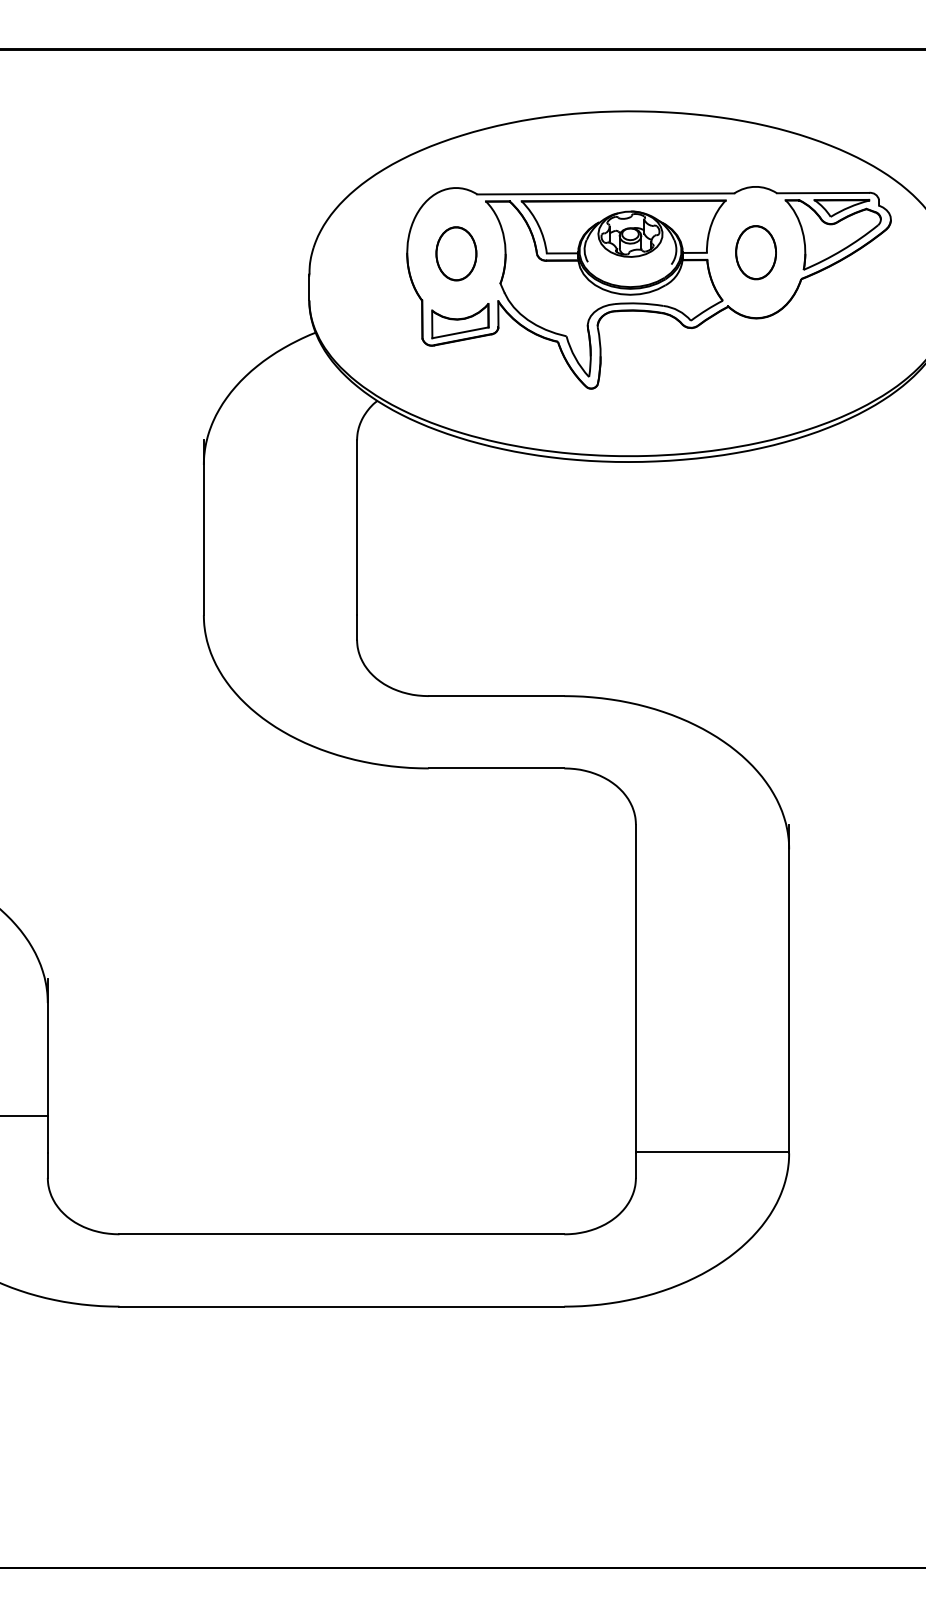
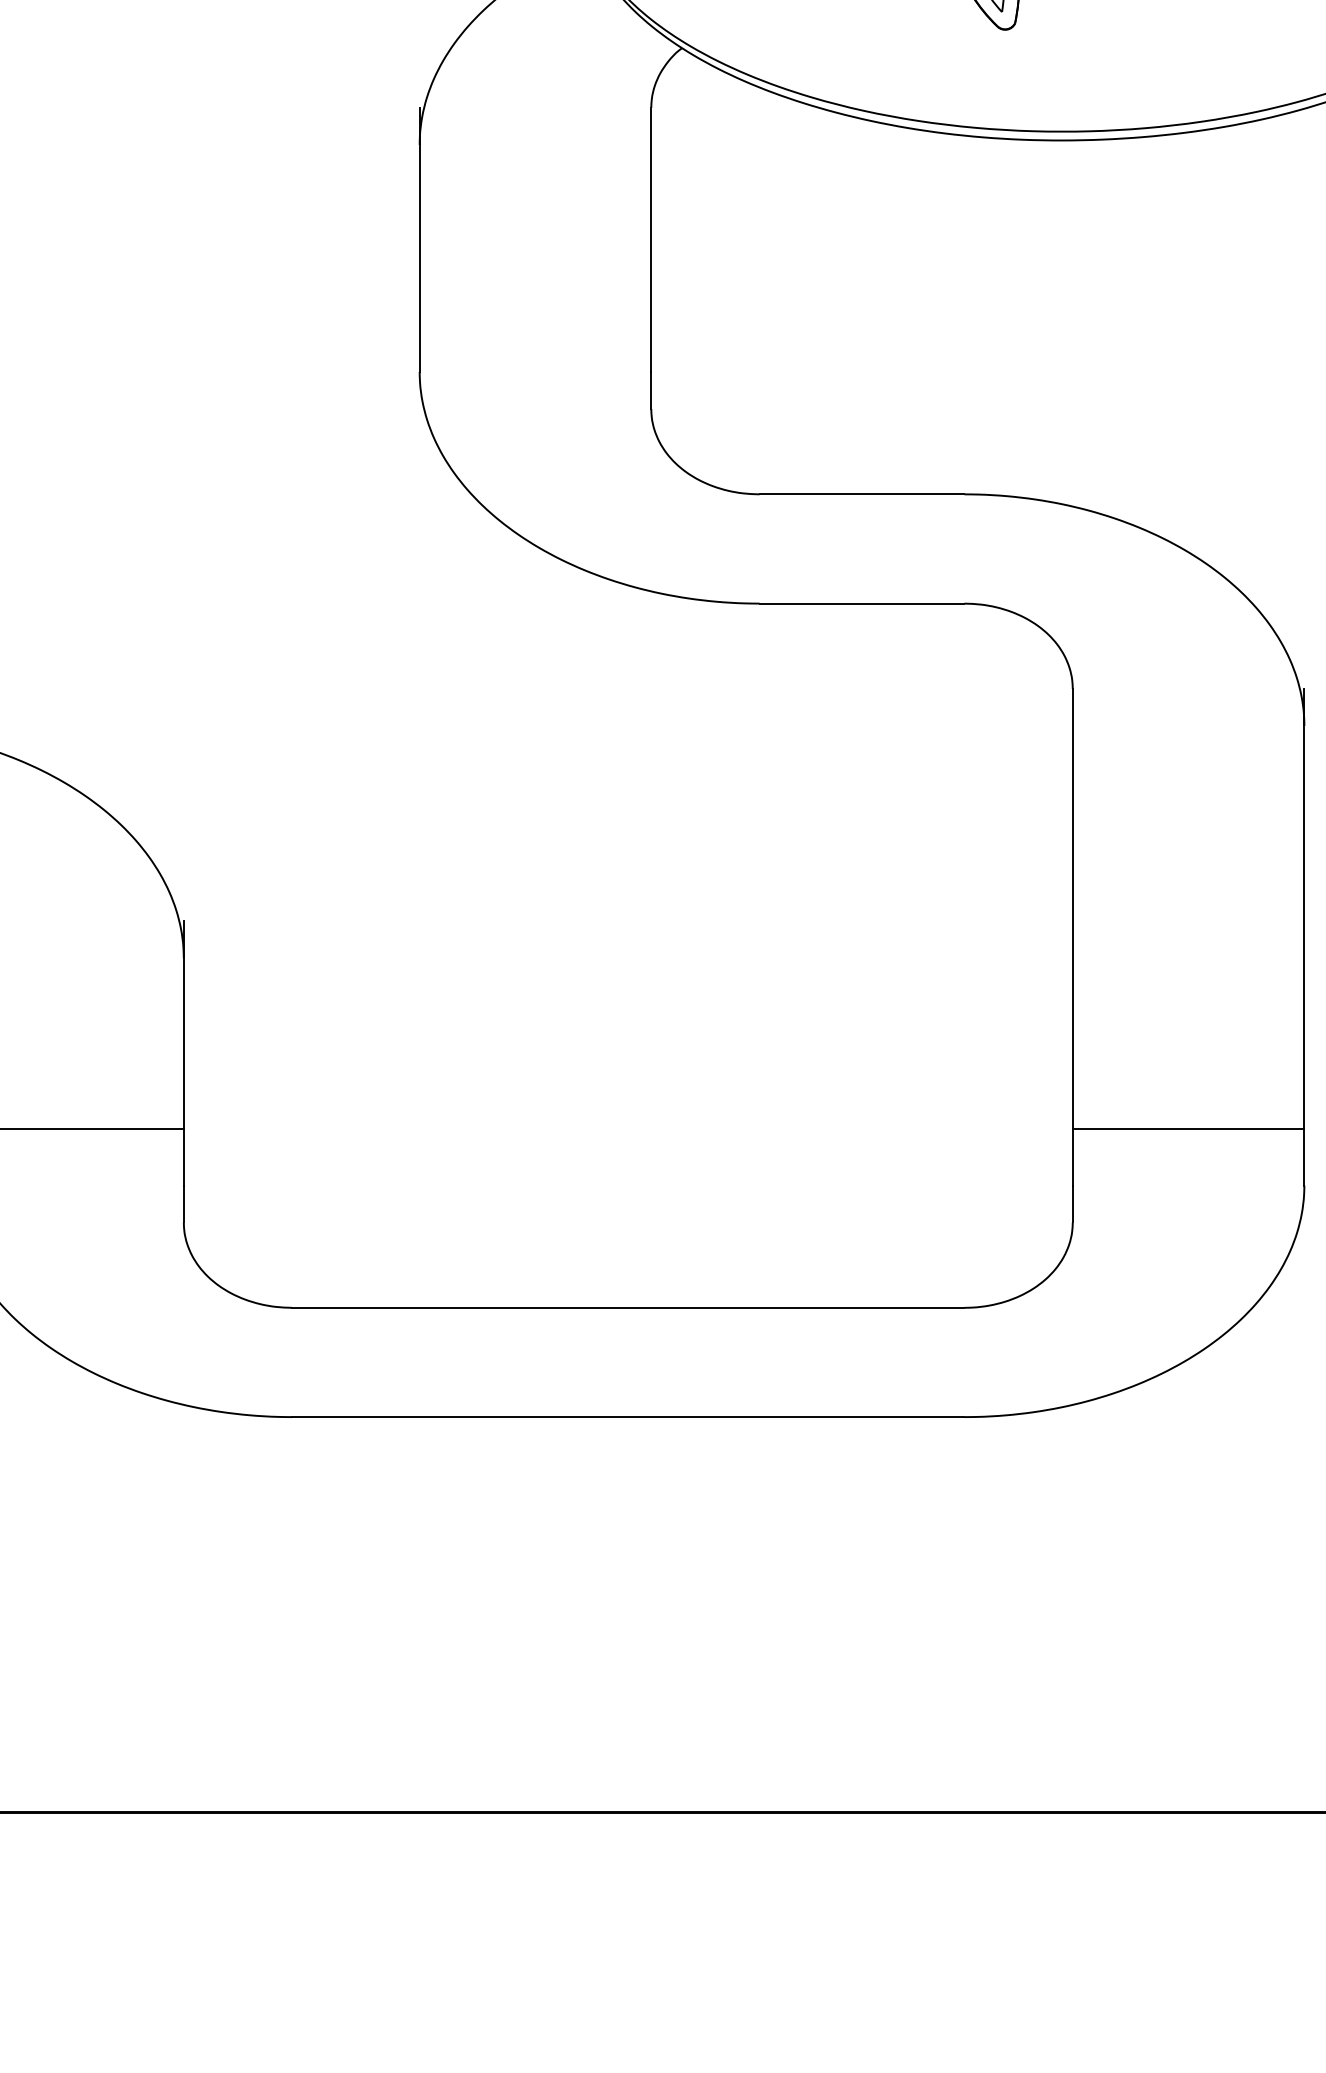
line: (712, 1152) -> (1188, 1129), moved

